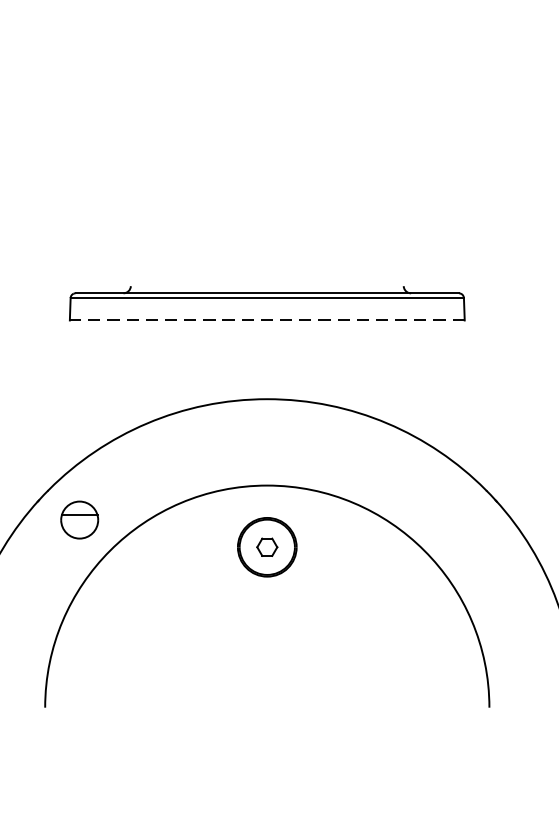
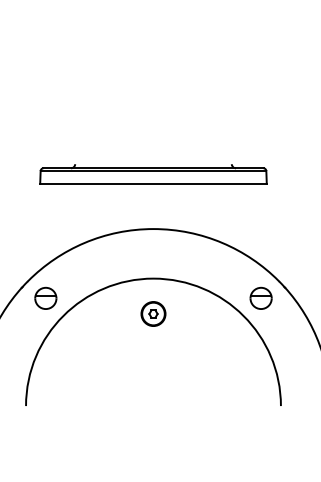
line: (267, 319) -> (153, 183), dashed -> solid
part: (453, 518) -> (260, 297), added
part: (267, 546) -> (153, 313), size x0.71

